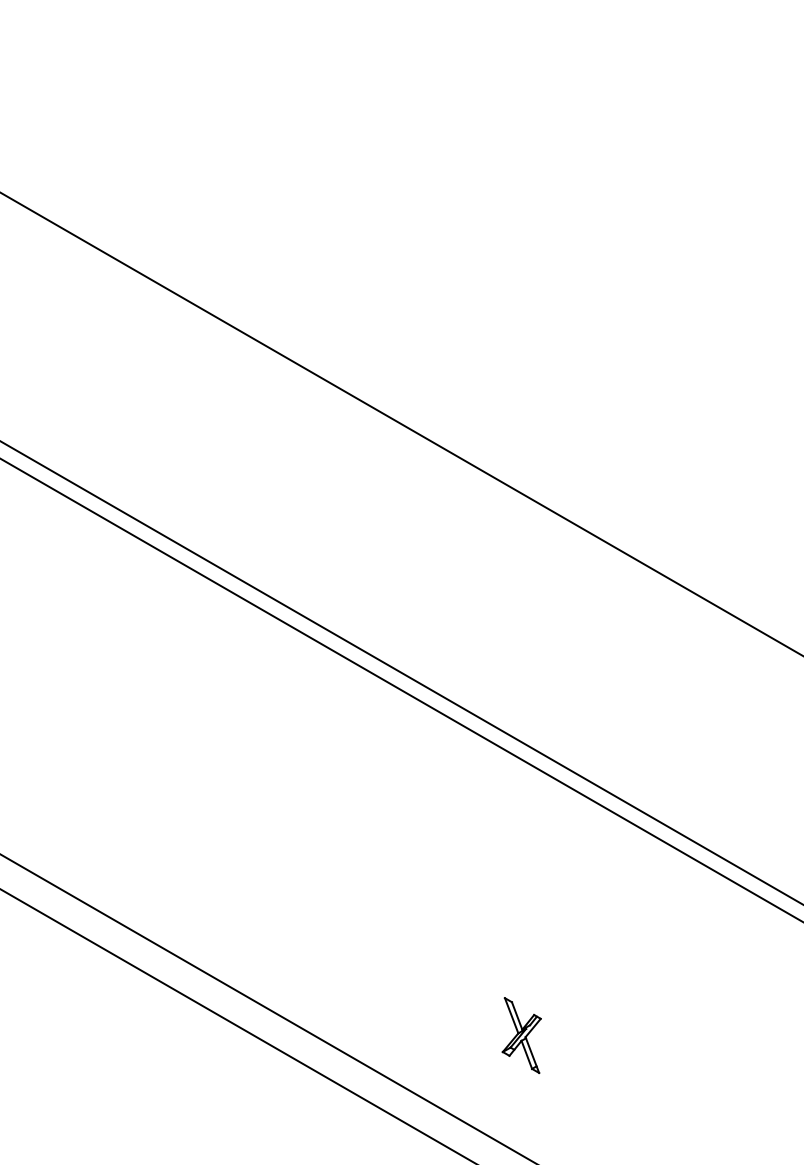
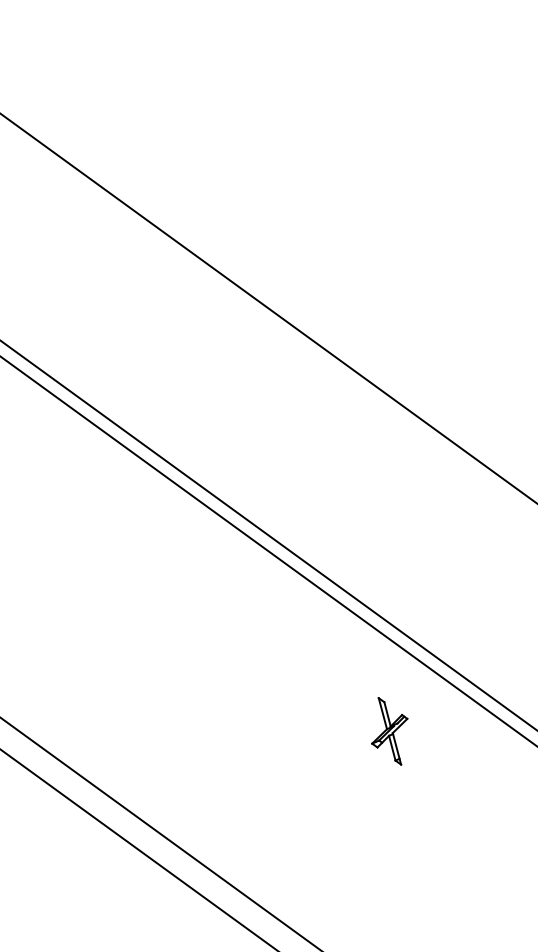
part: (521, 1035) -> (389, 731), moved

